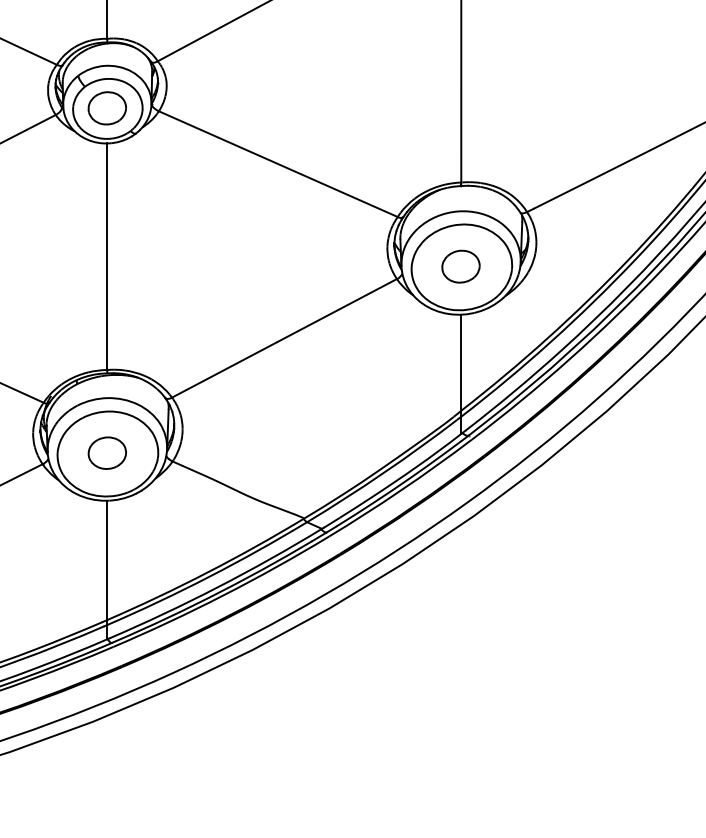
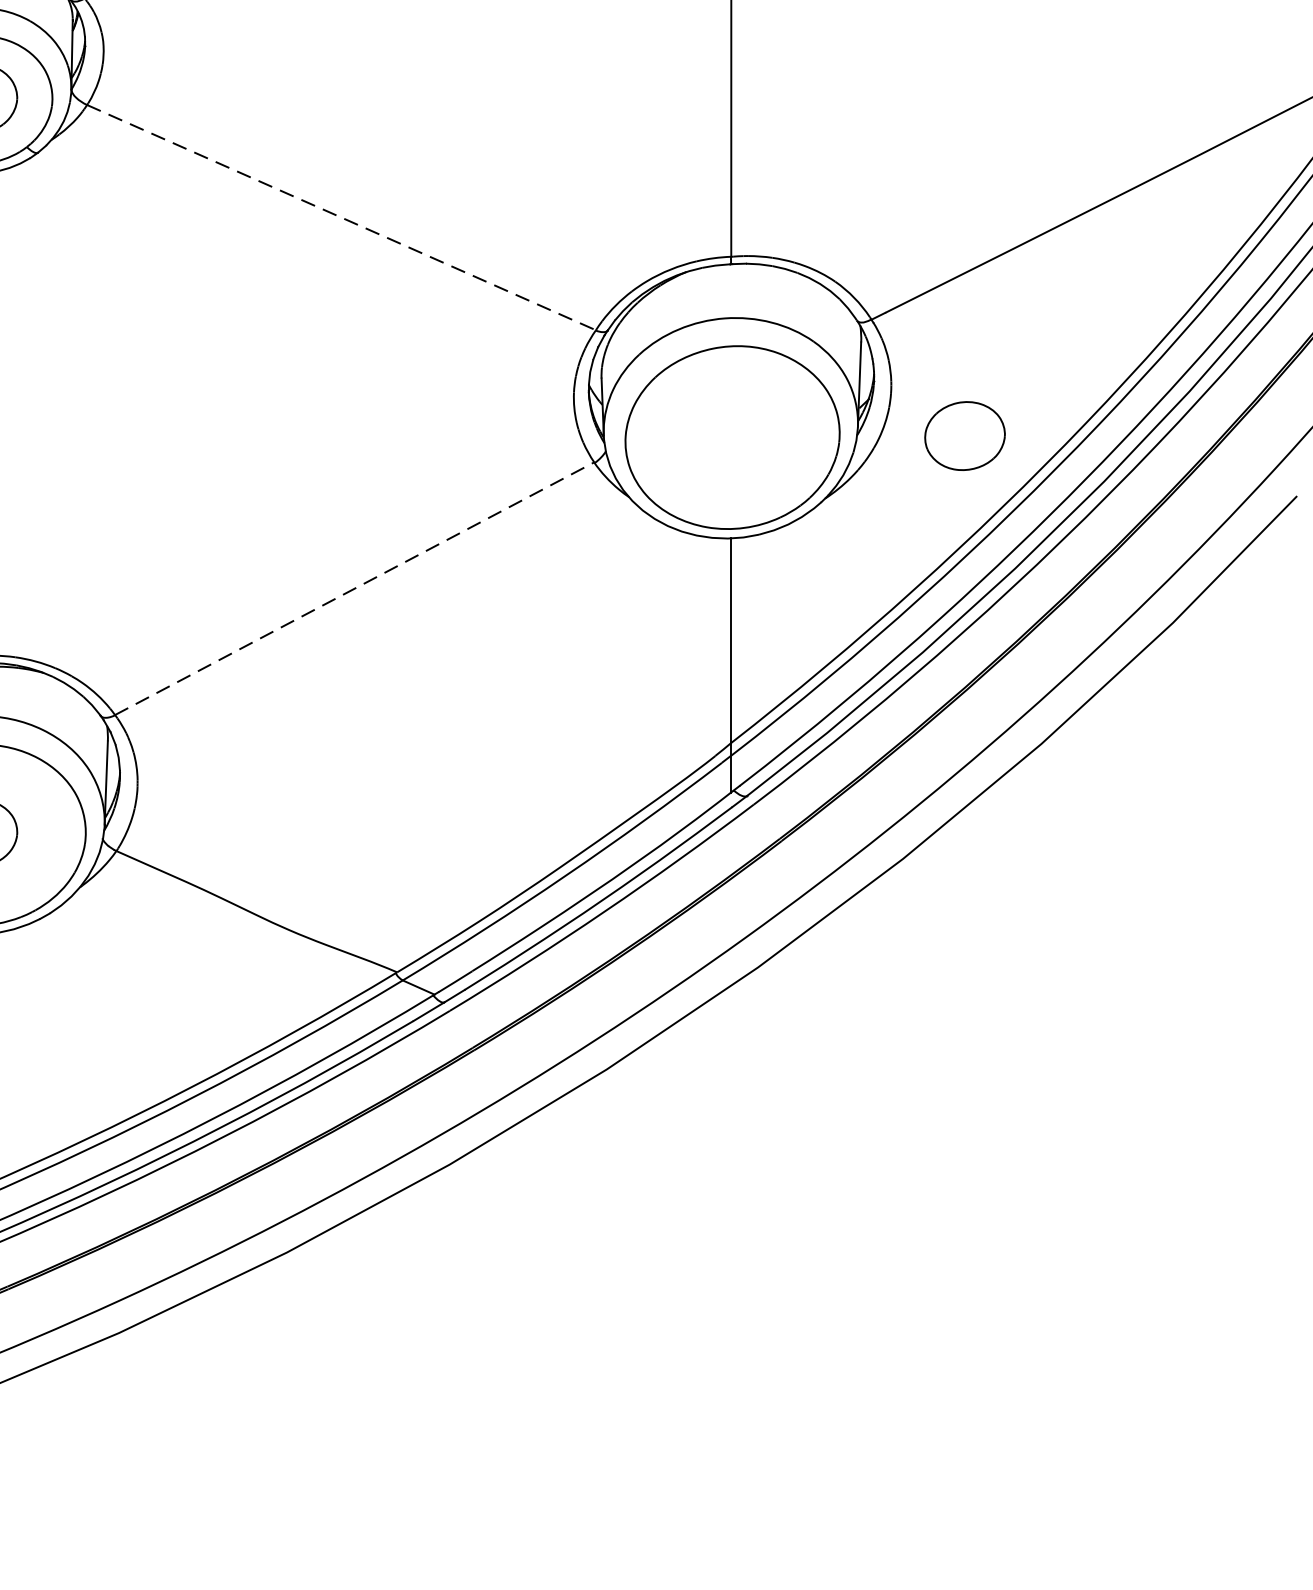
line: (278, 164) -> (341, 218), solid -> dashed
part: (460, 266) -> (963, 435), moved
line: (284, 338) -> (354, 589), solid -> dashed

